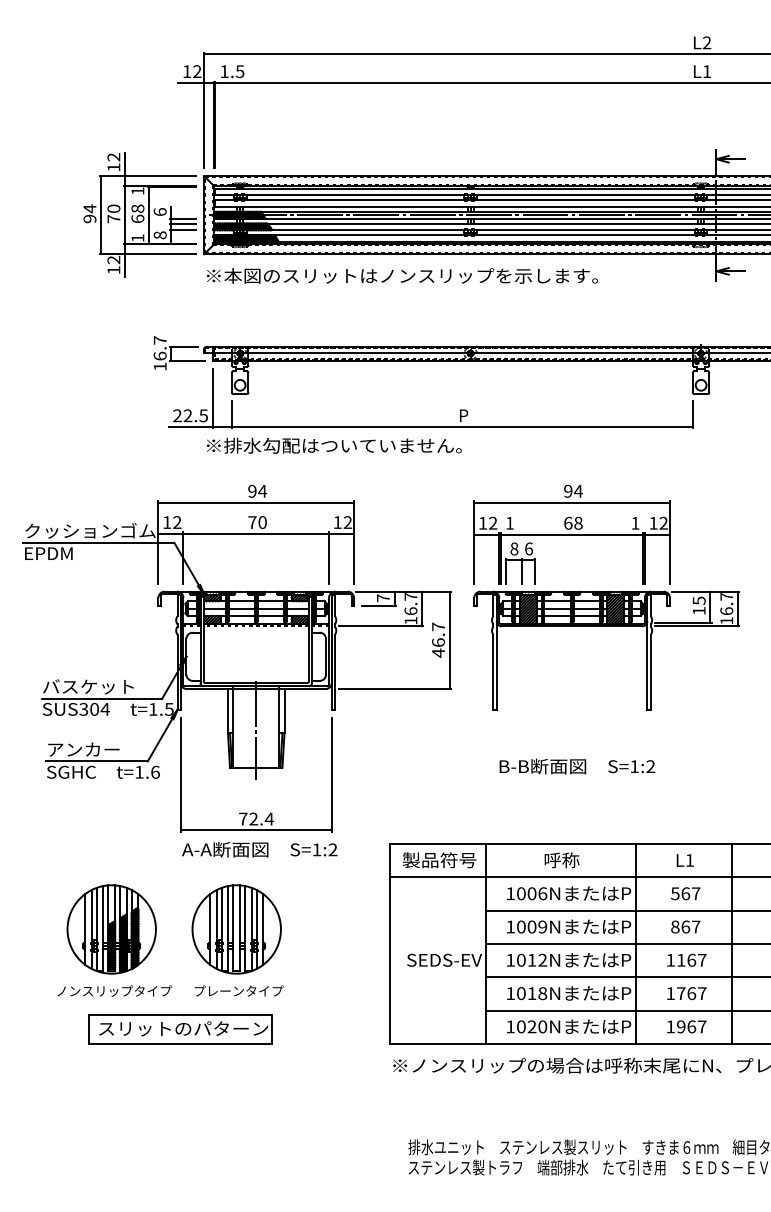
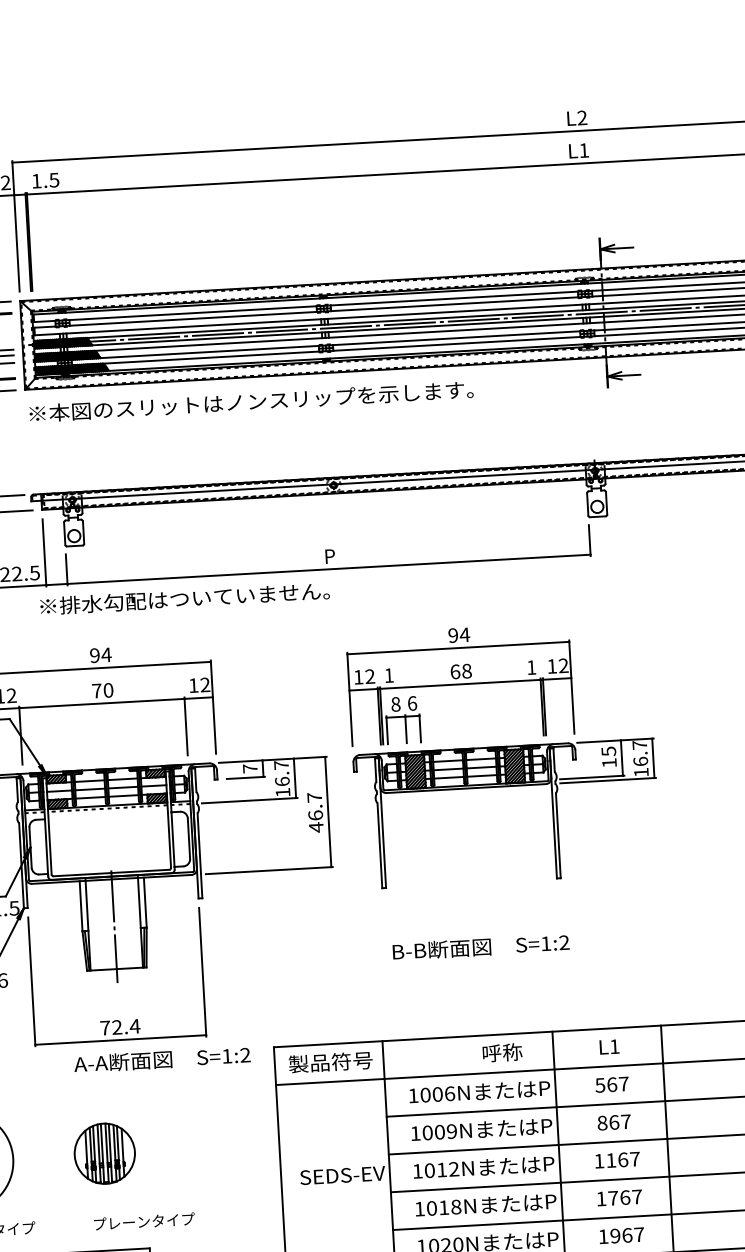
text: (259, 849) -> (162, 1059), moved
text: (561, 860) -> (501, 1053), moved
part: (236, 929) -> (104, 1153), size x0.6
text: (238, 990) -> (143, 1221), moved

